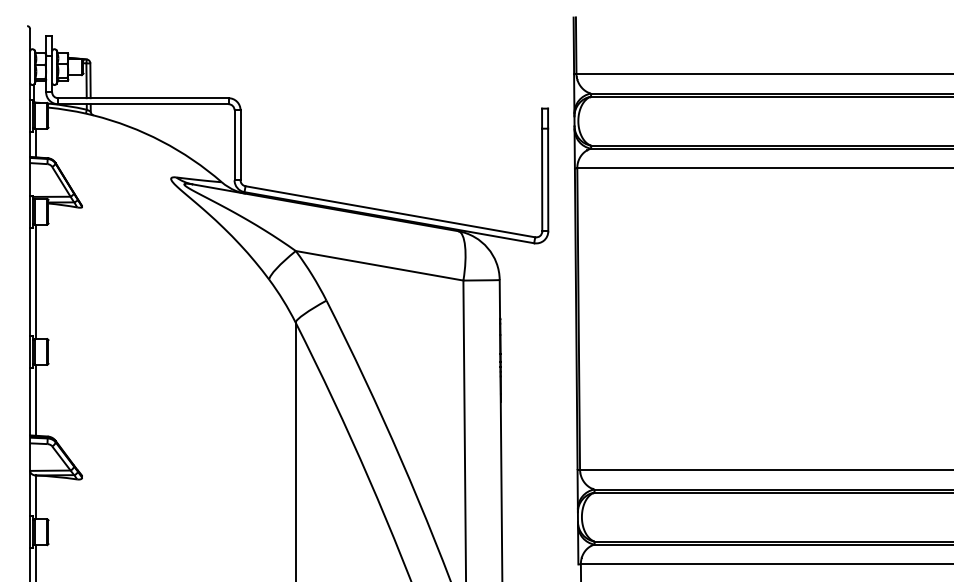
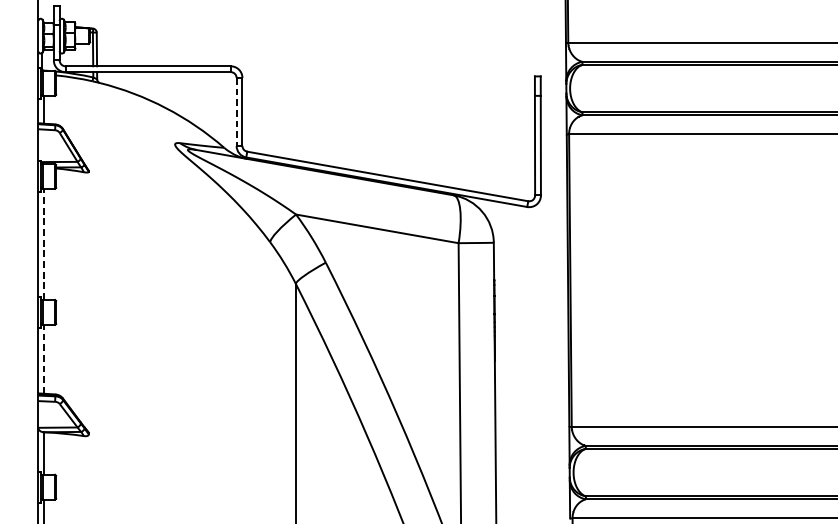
line: (234, 145) -> (236, 112), solid -> dashed
line: (35, 281) -> (43, 244), solid -> dashed
line: (35, 399) -> (43, 358), solid -> dashed

